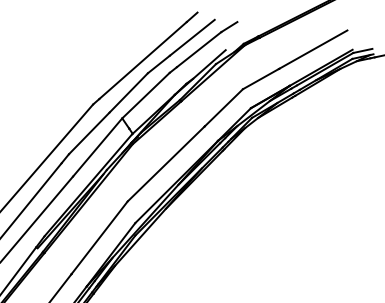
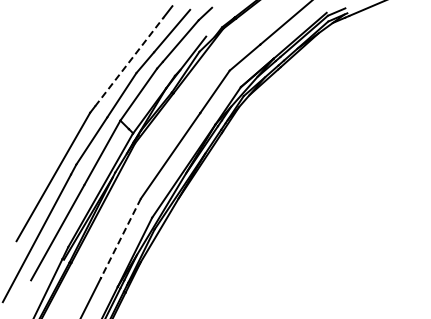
line: (143, 60) -> (129, 61), solid -> dashed
line: (99, 237) -> (120, 238), solid -> dashed

